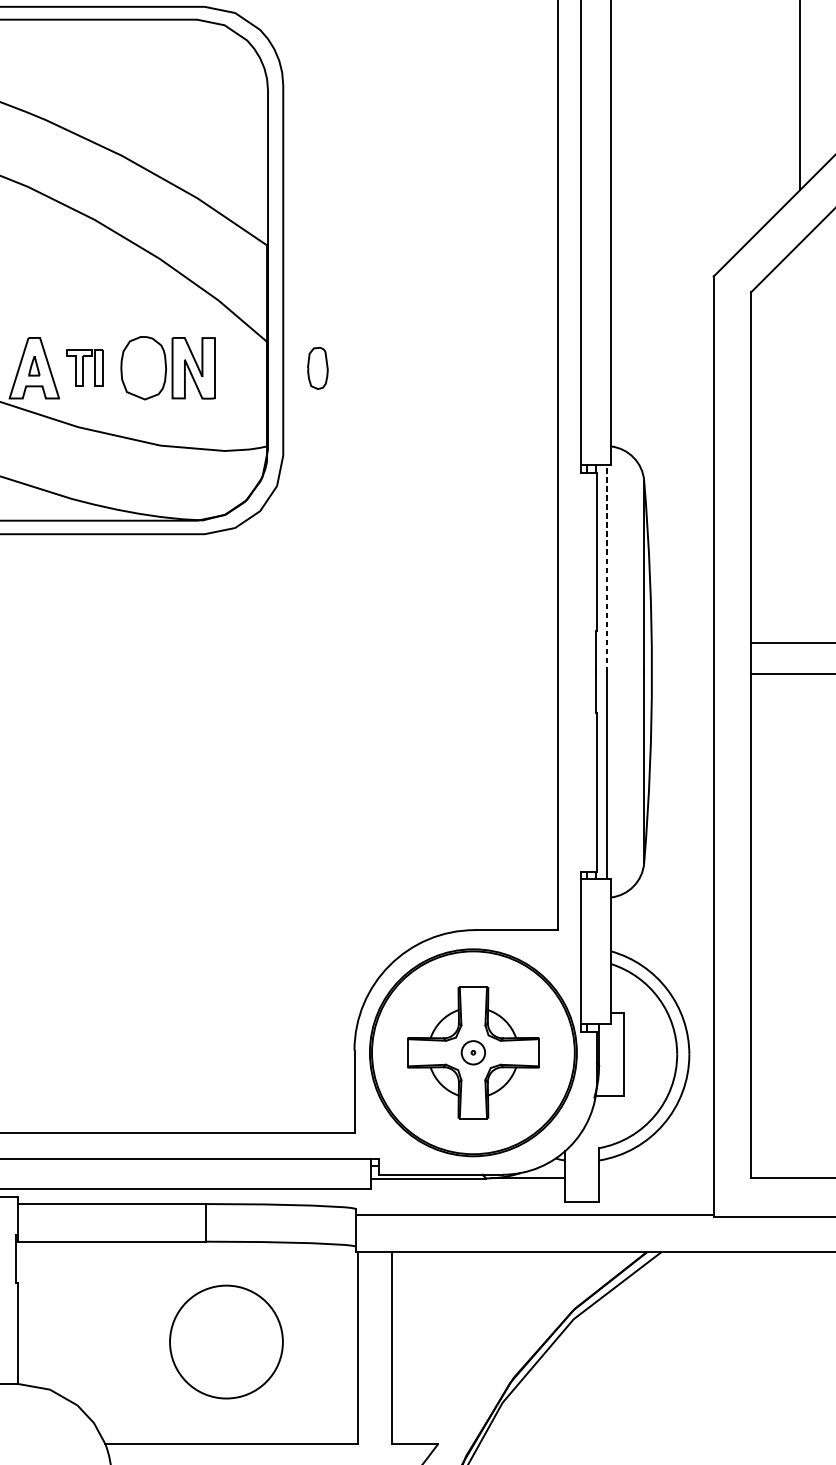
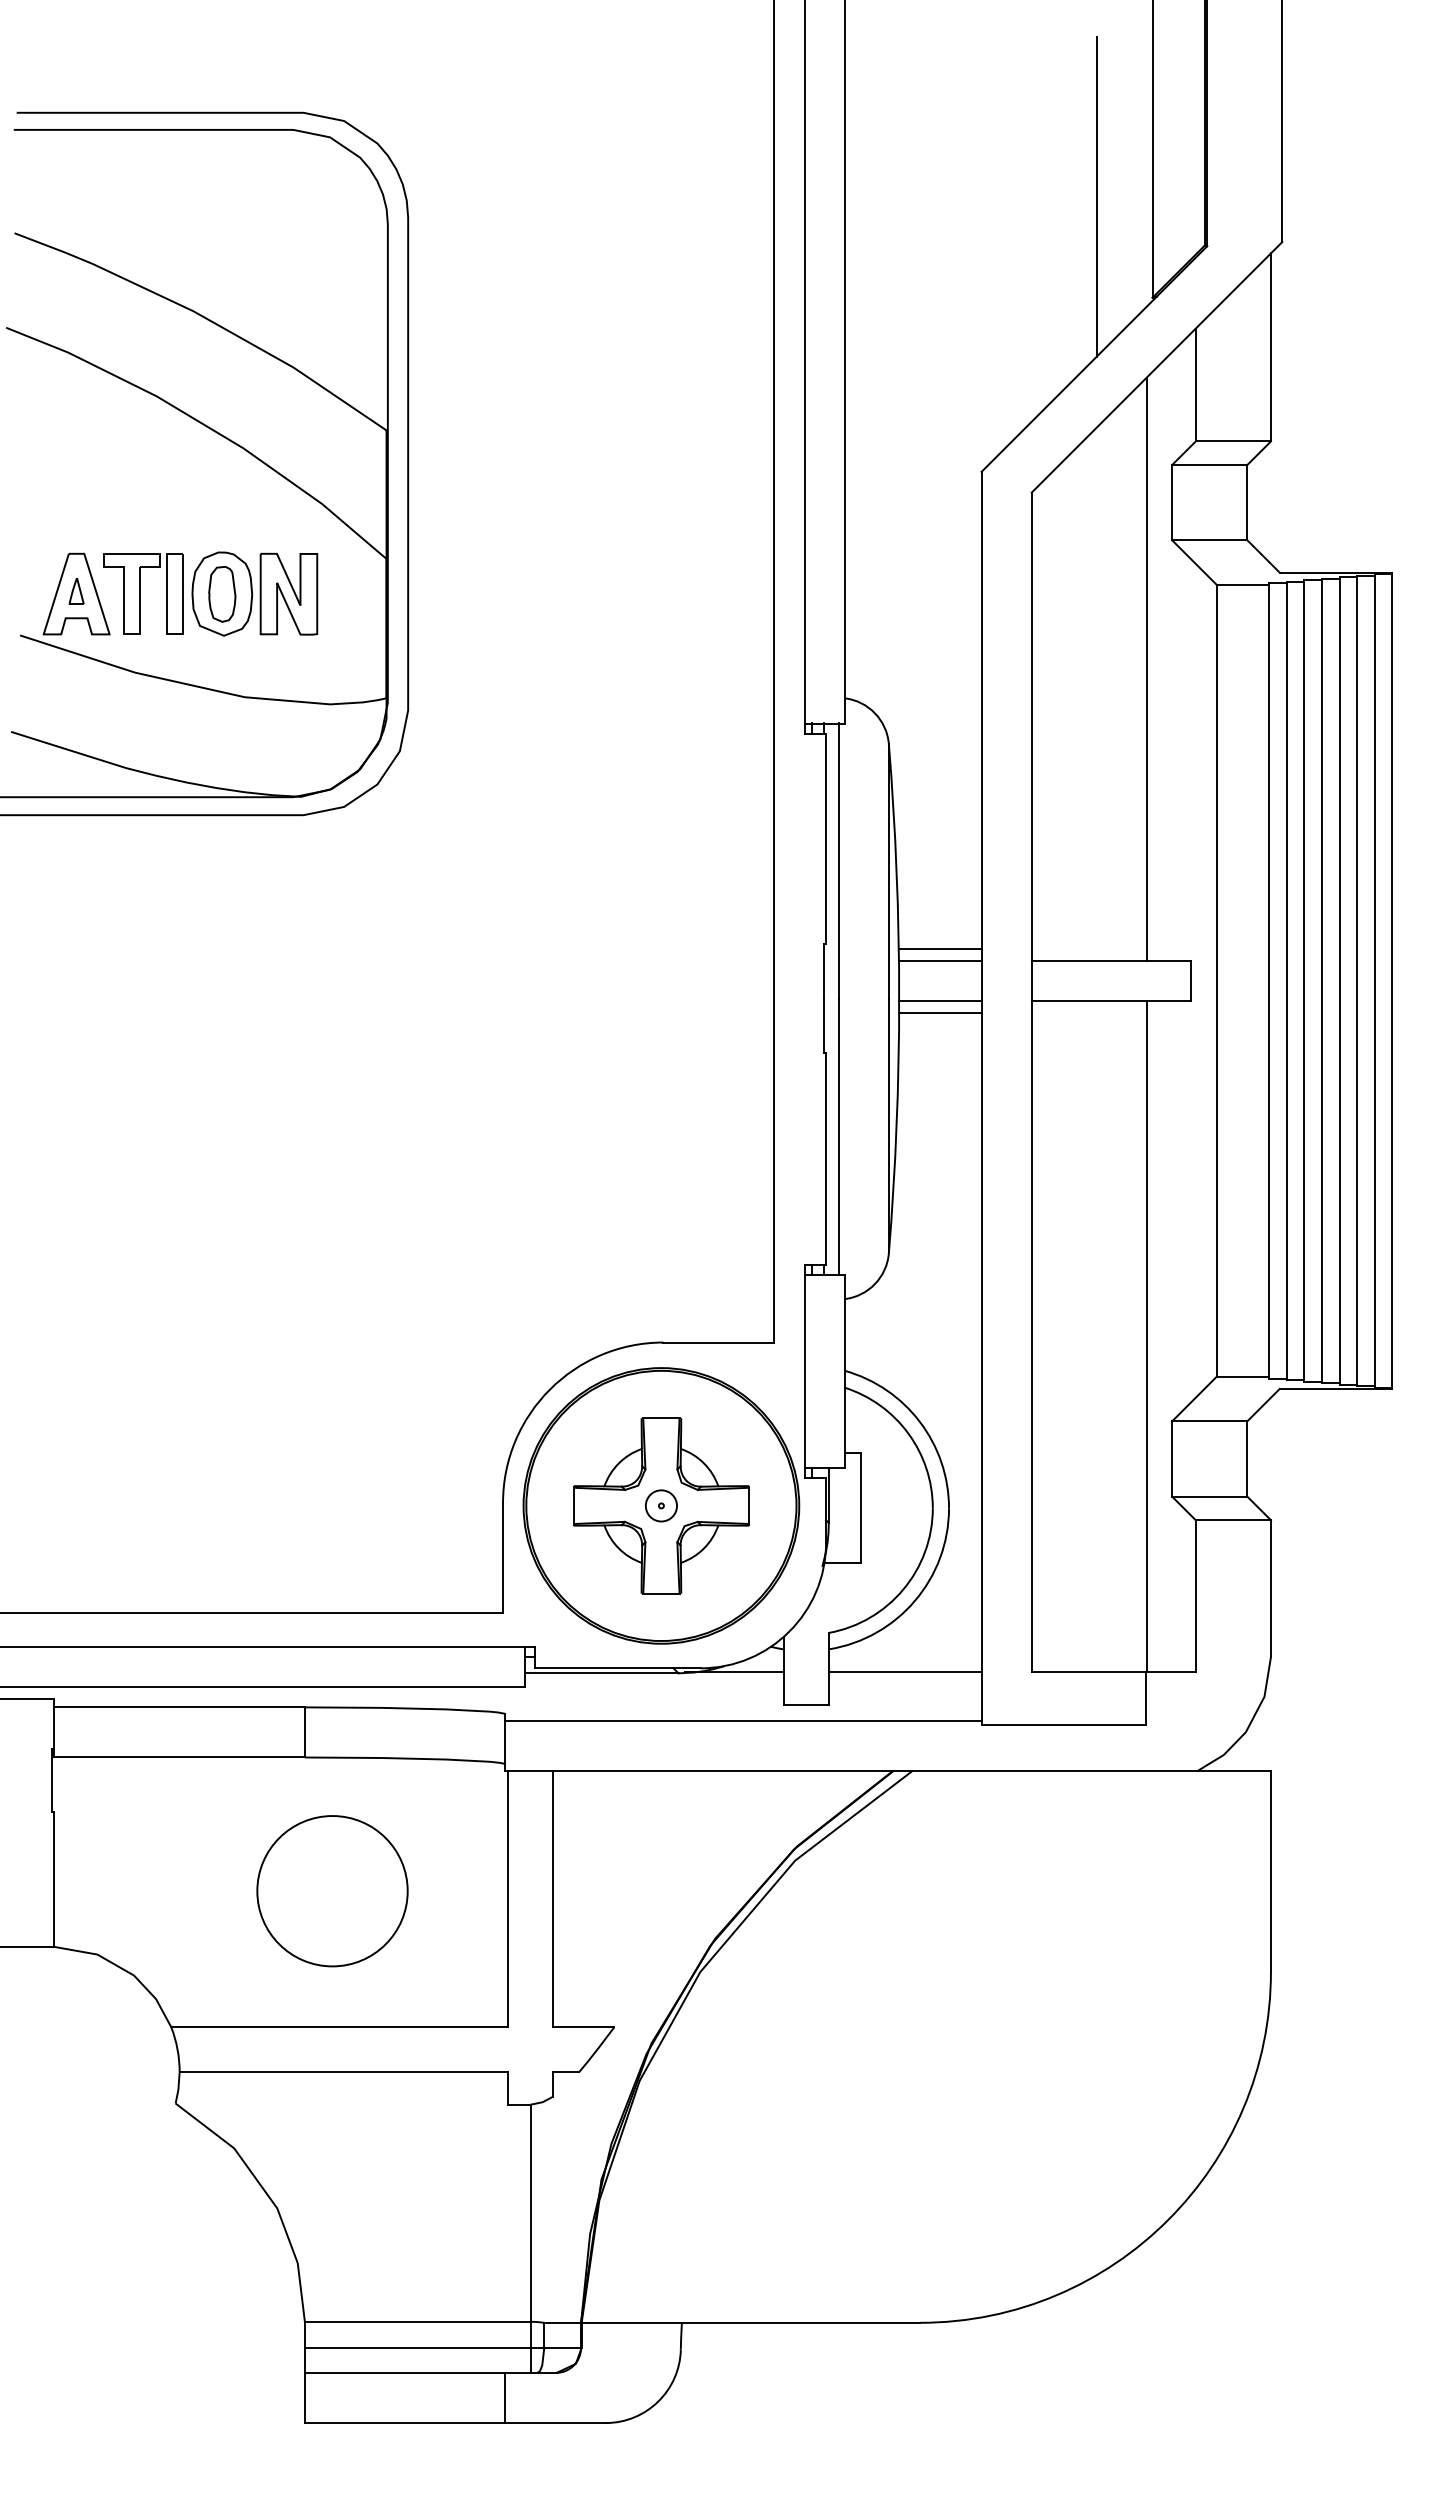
part: (84, 367) -> (143, 593), size x1.67
part: (318, 368) -> (222, 594), moved
line: (606, 568) -> (838, 861), dashed -> solid
line: (682, 634) -> (939, 948), added
line: (682, 643) -> (939, 960), added
line: (682, 673) -> (940, 1000), added
line: (682, 682) -> (940, 1012), added
line: (655, 1177) -> (904, 1672), added

